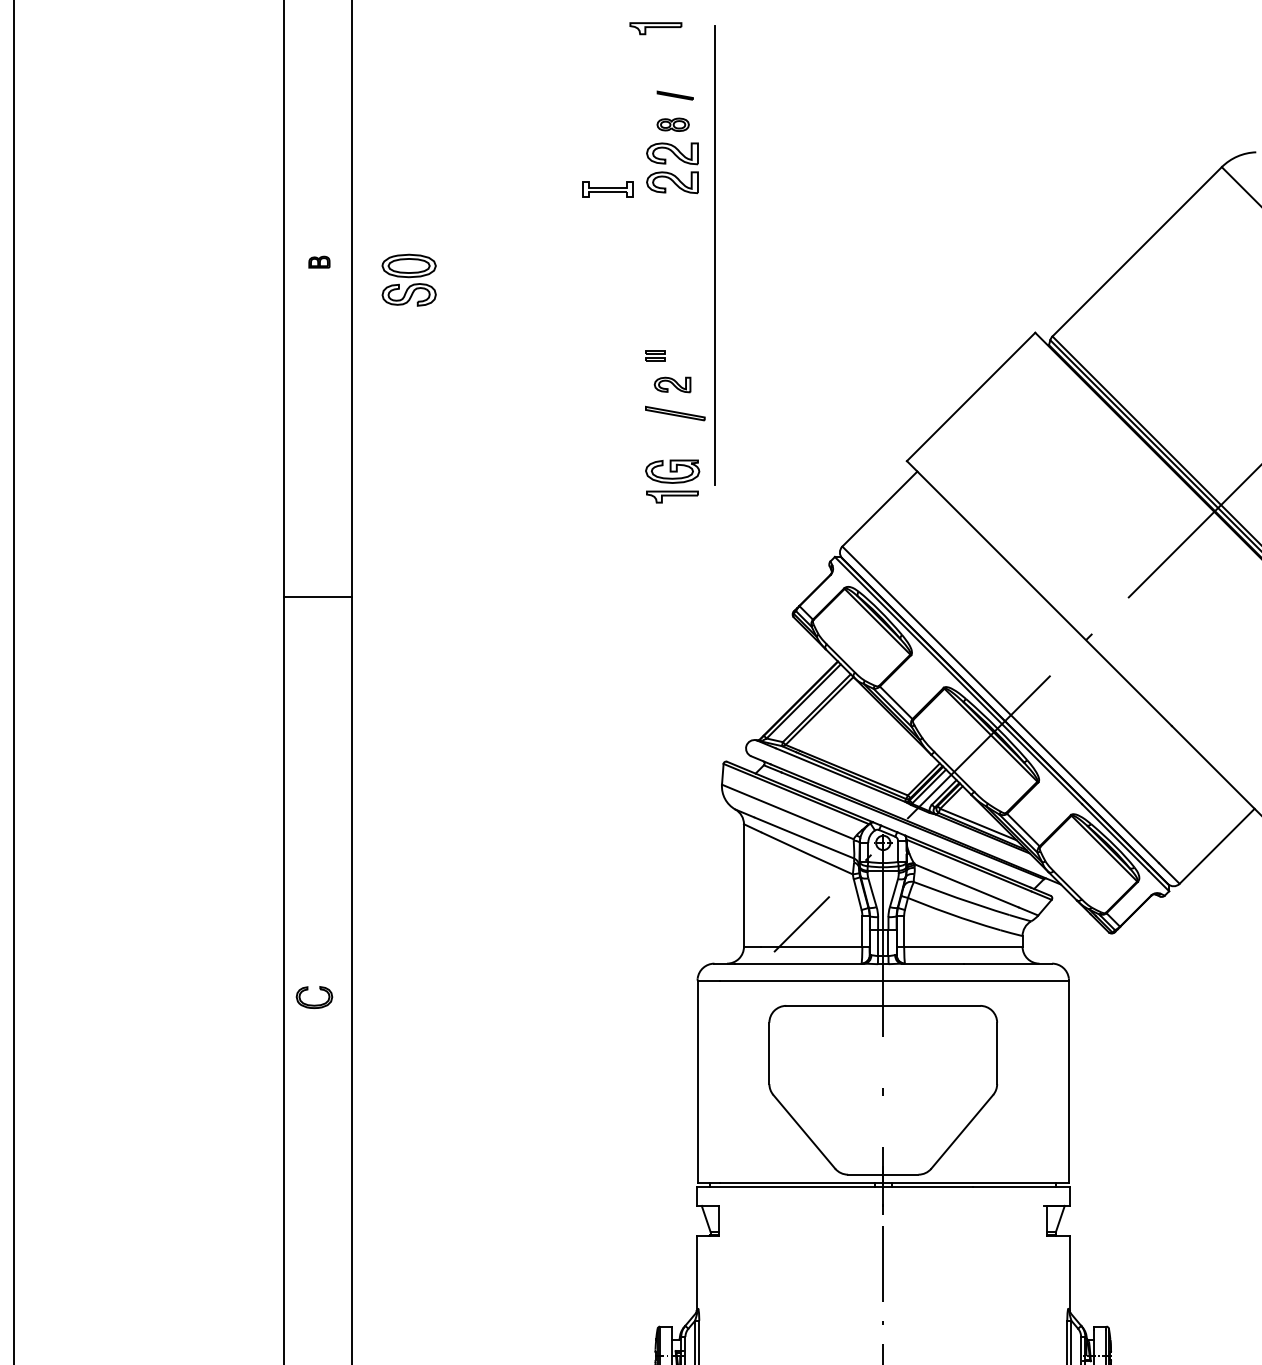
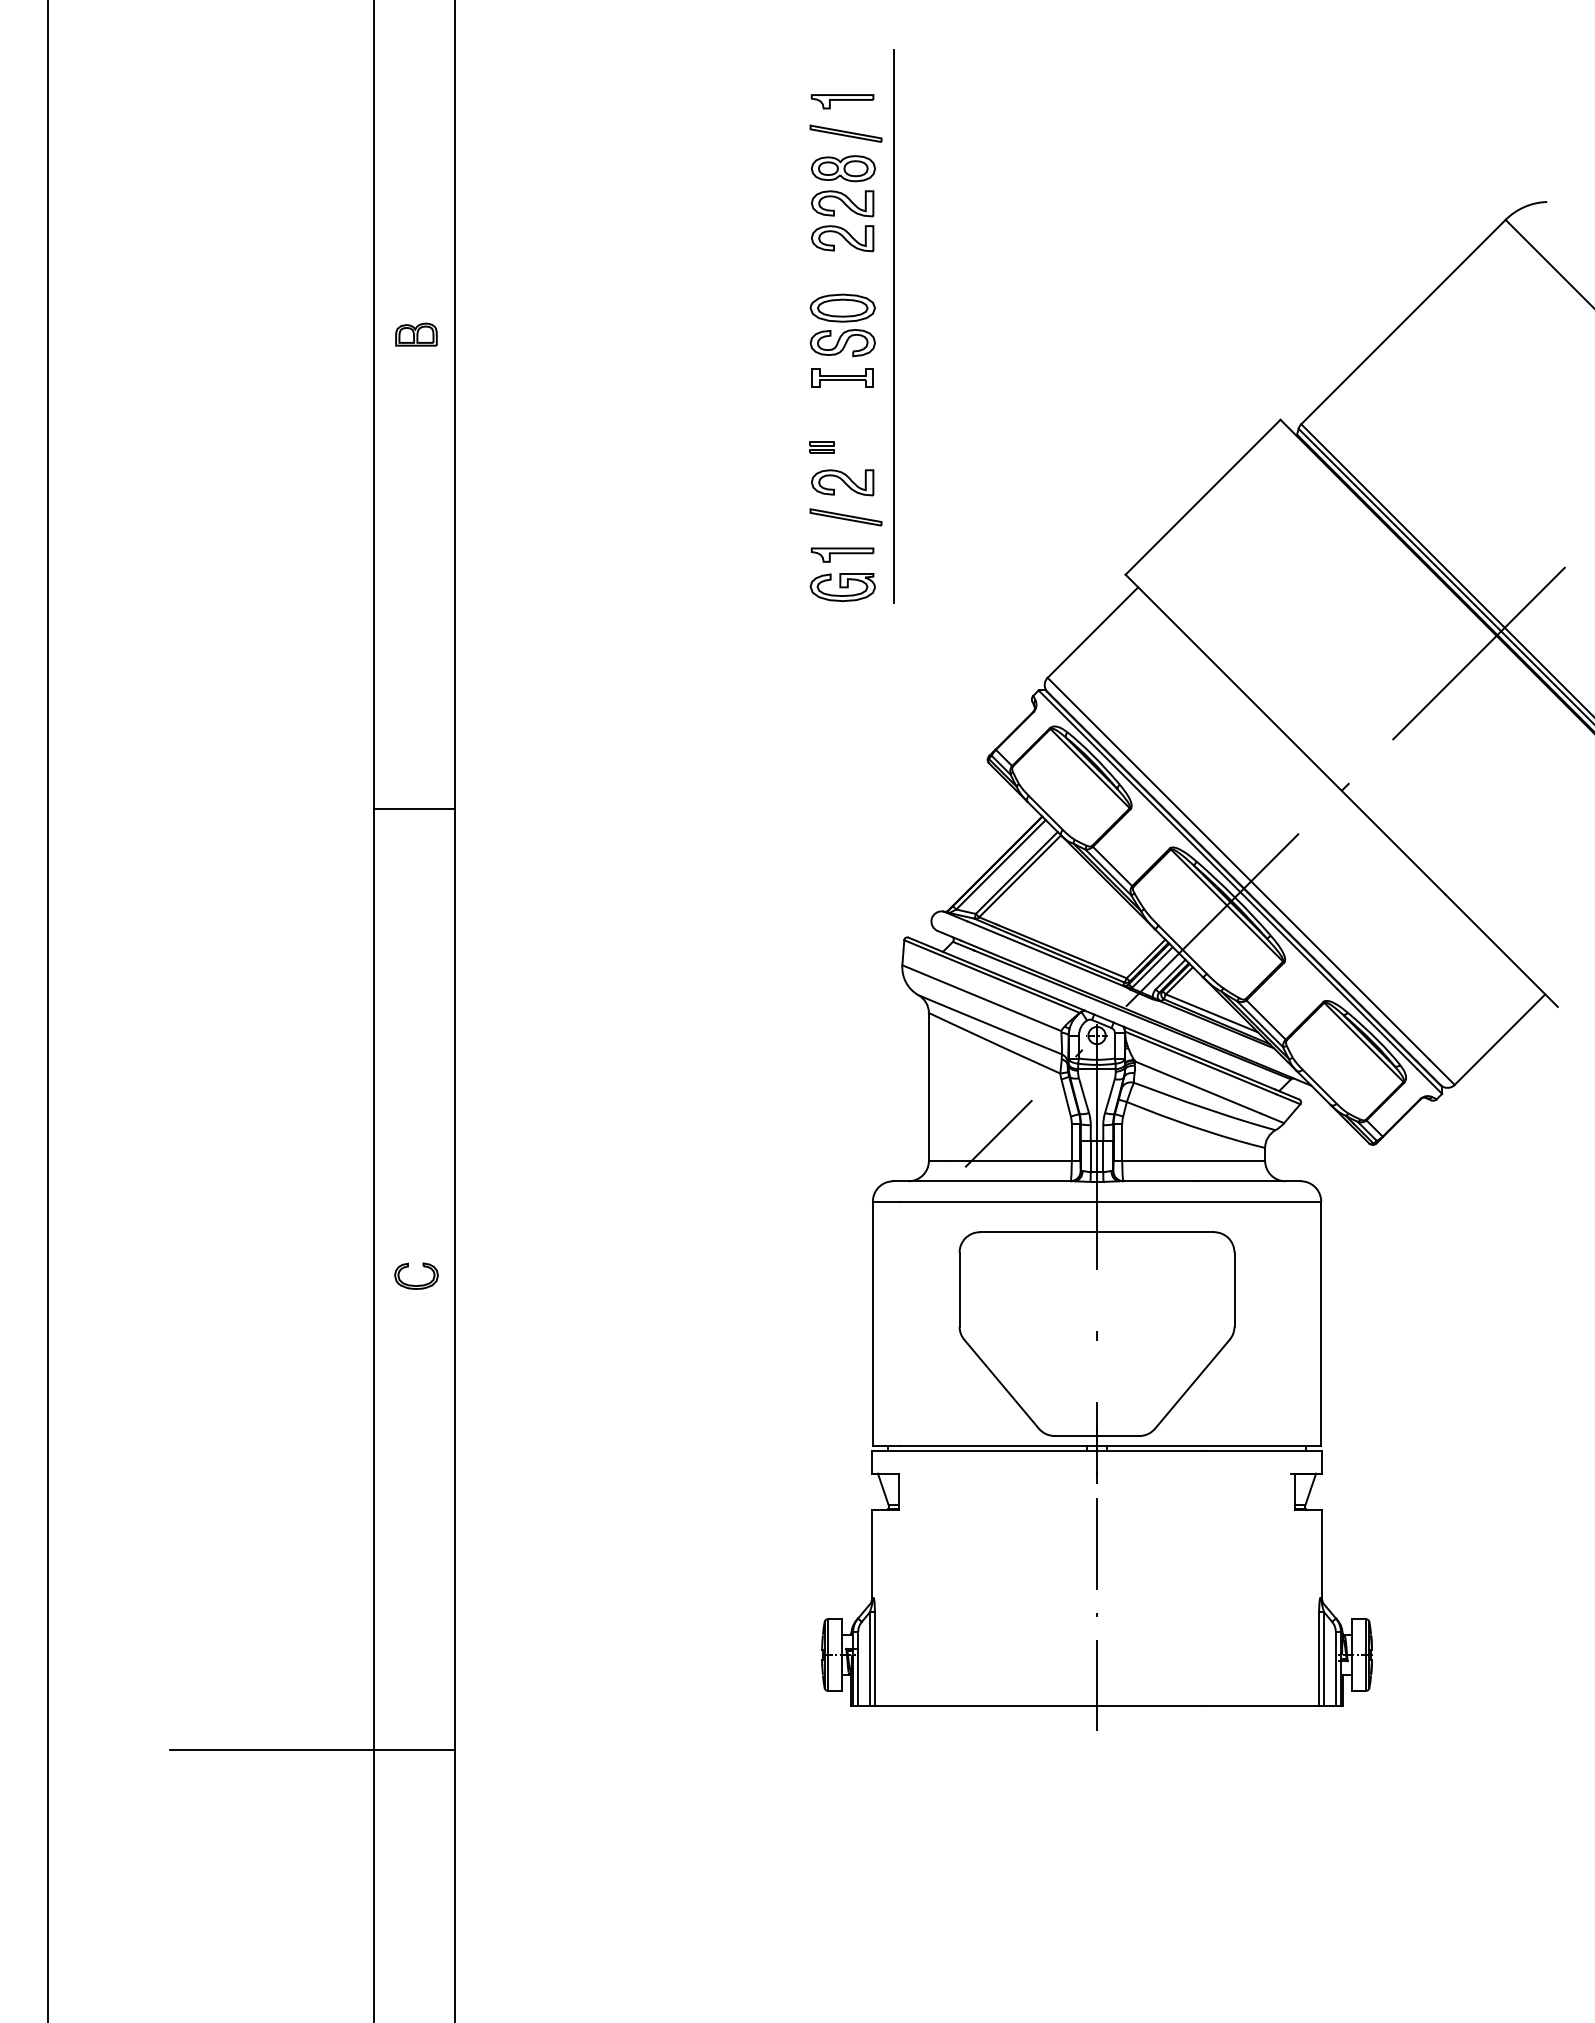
part: (655, 28) -> (842, 101), moved
part: (674, 95) -> (845, 133), size x1.67
part: (673, 124) -> (843, 168), size x1.67
part: (607, 189) -> (842, 377), moved
part: (319, 262) -> (416, 334), size x1.67
part: (408, 280) -> (842, 325), moved
part: (672, 384) -> (842, 482), size x1.43
part: (672, 496) -> (842, 554), moved
line: (317, 597) -> (414, 809), moved
part: (312, 1004) -> (413, 1284), moved

